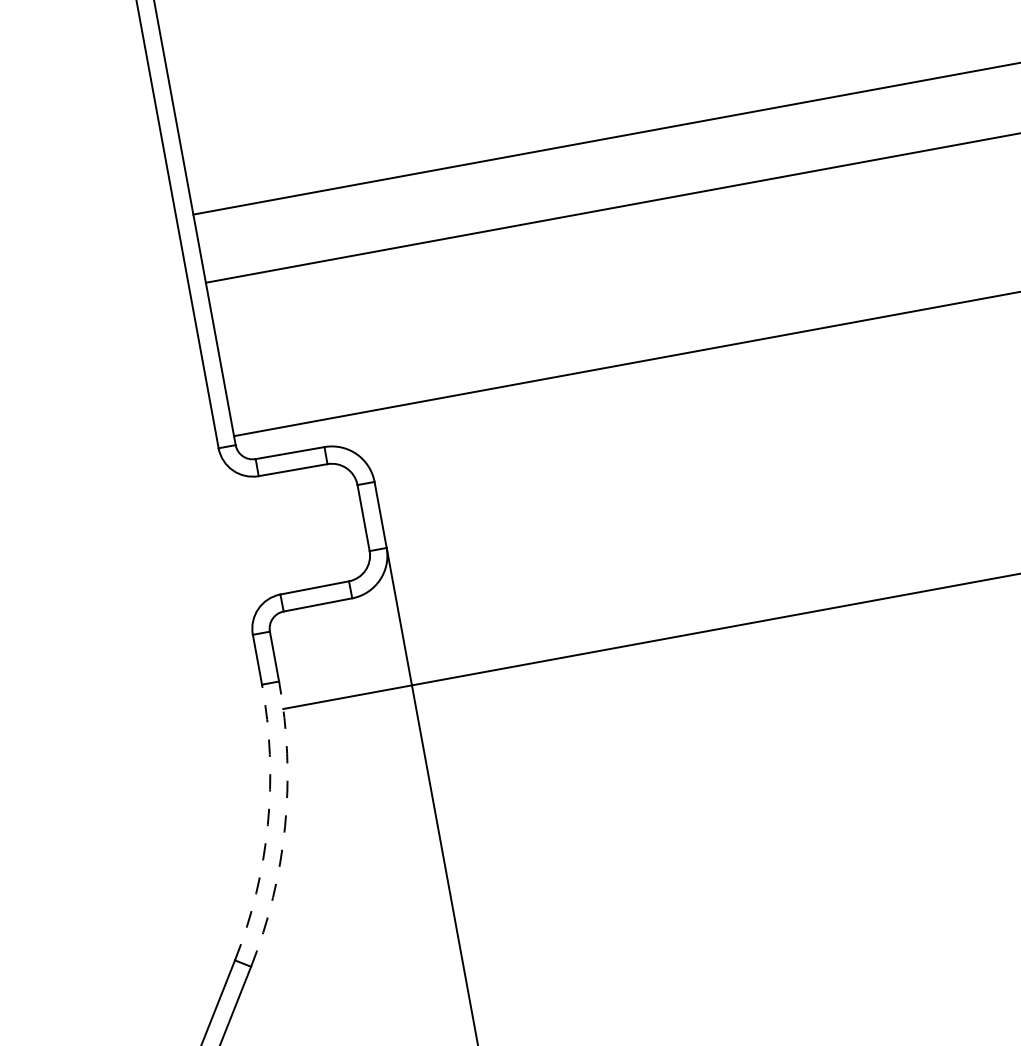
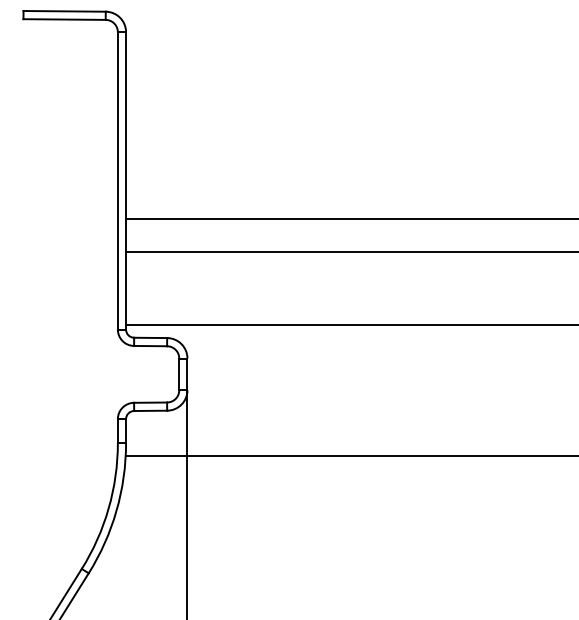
arc: (267, 824) -> (108, 508), dashed -> solid
arc: (284, 825) -> (116, 510), dashed -> solid

